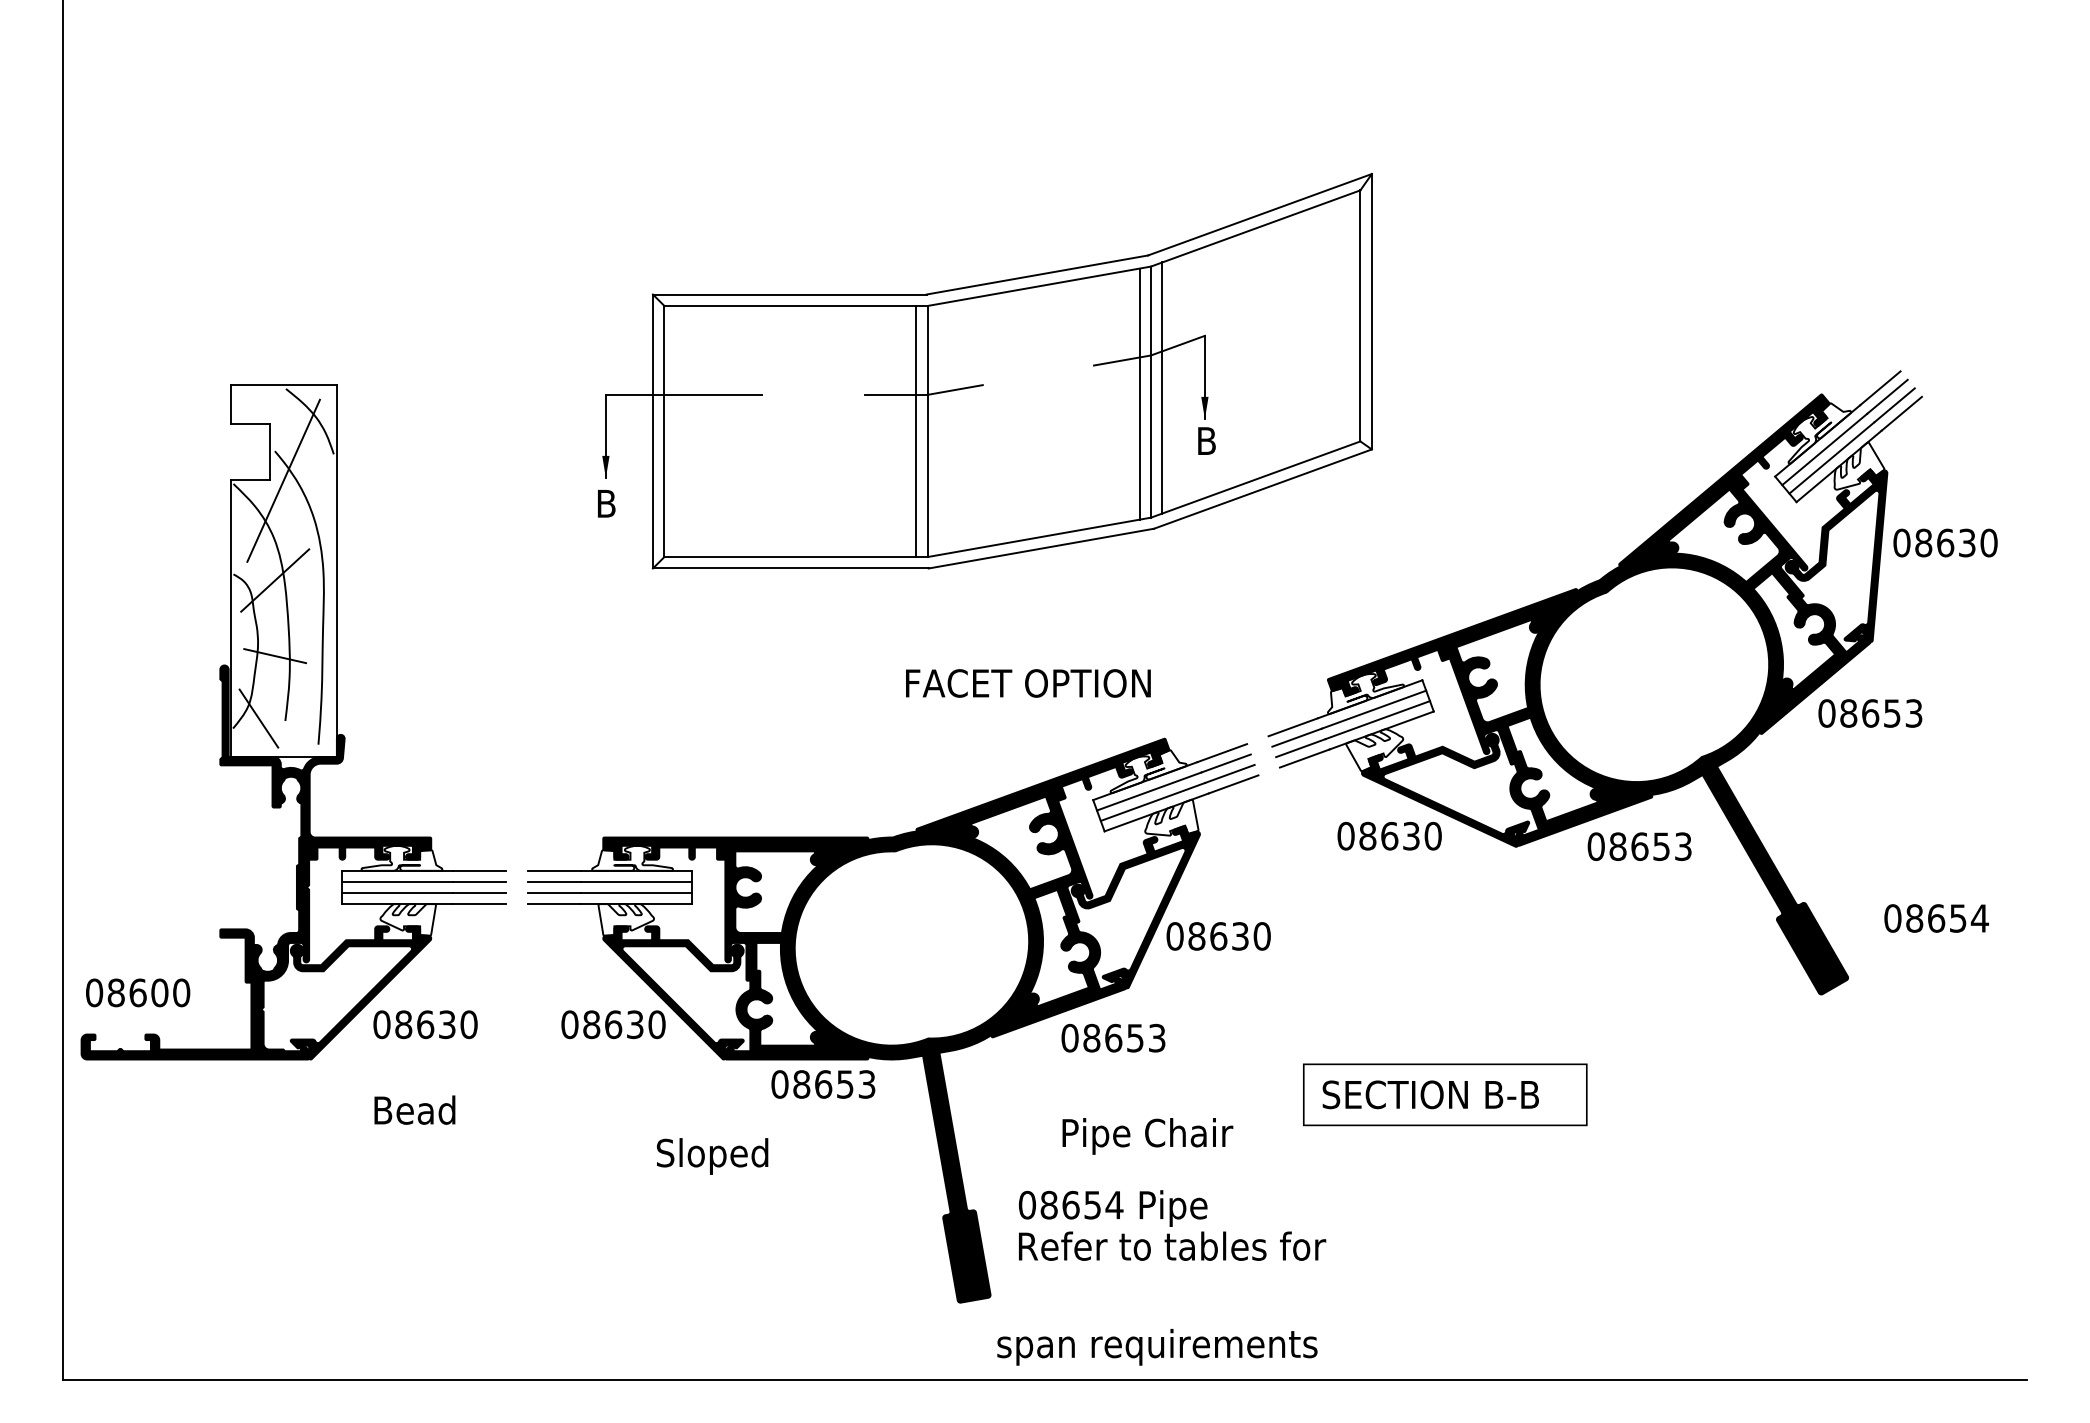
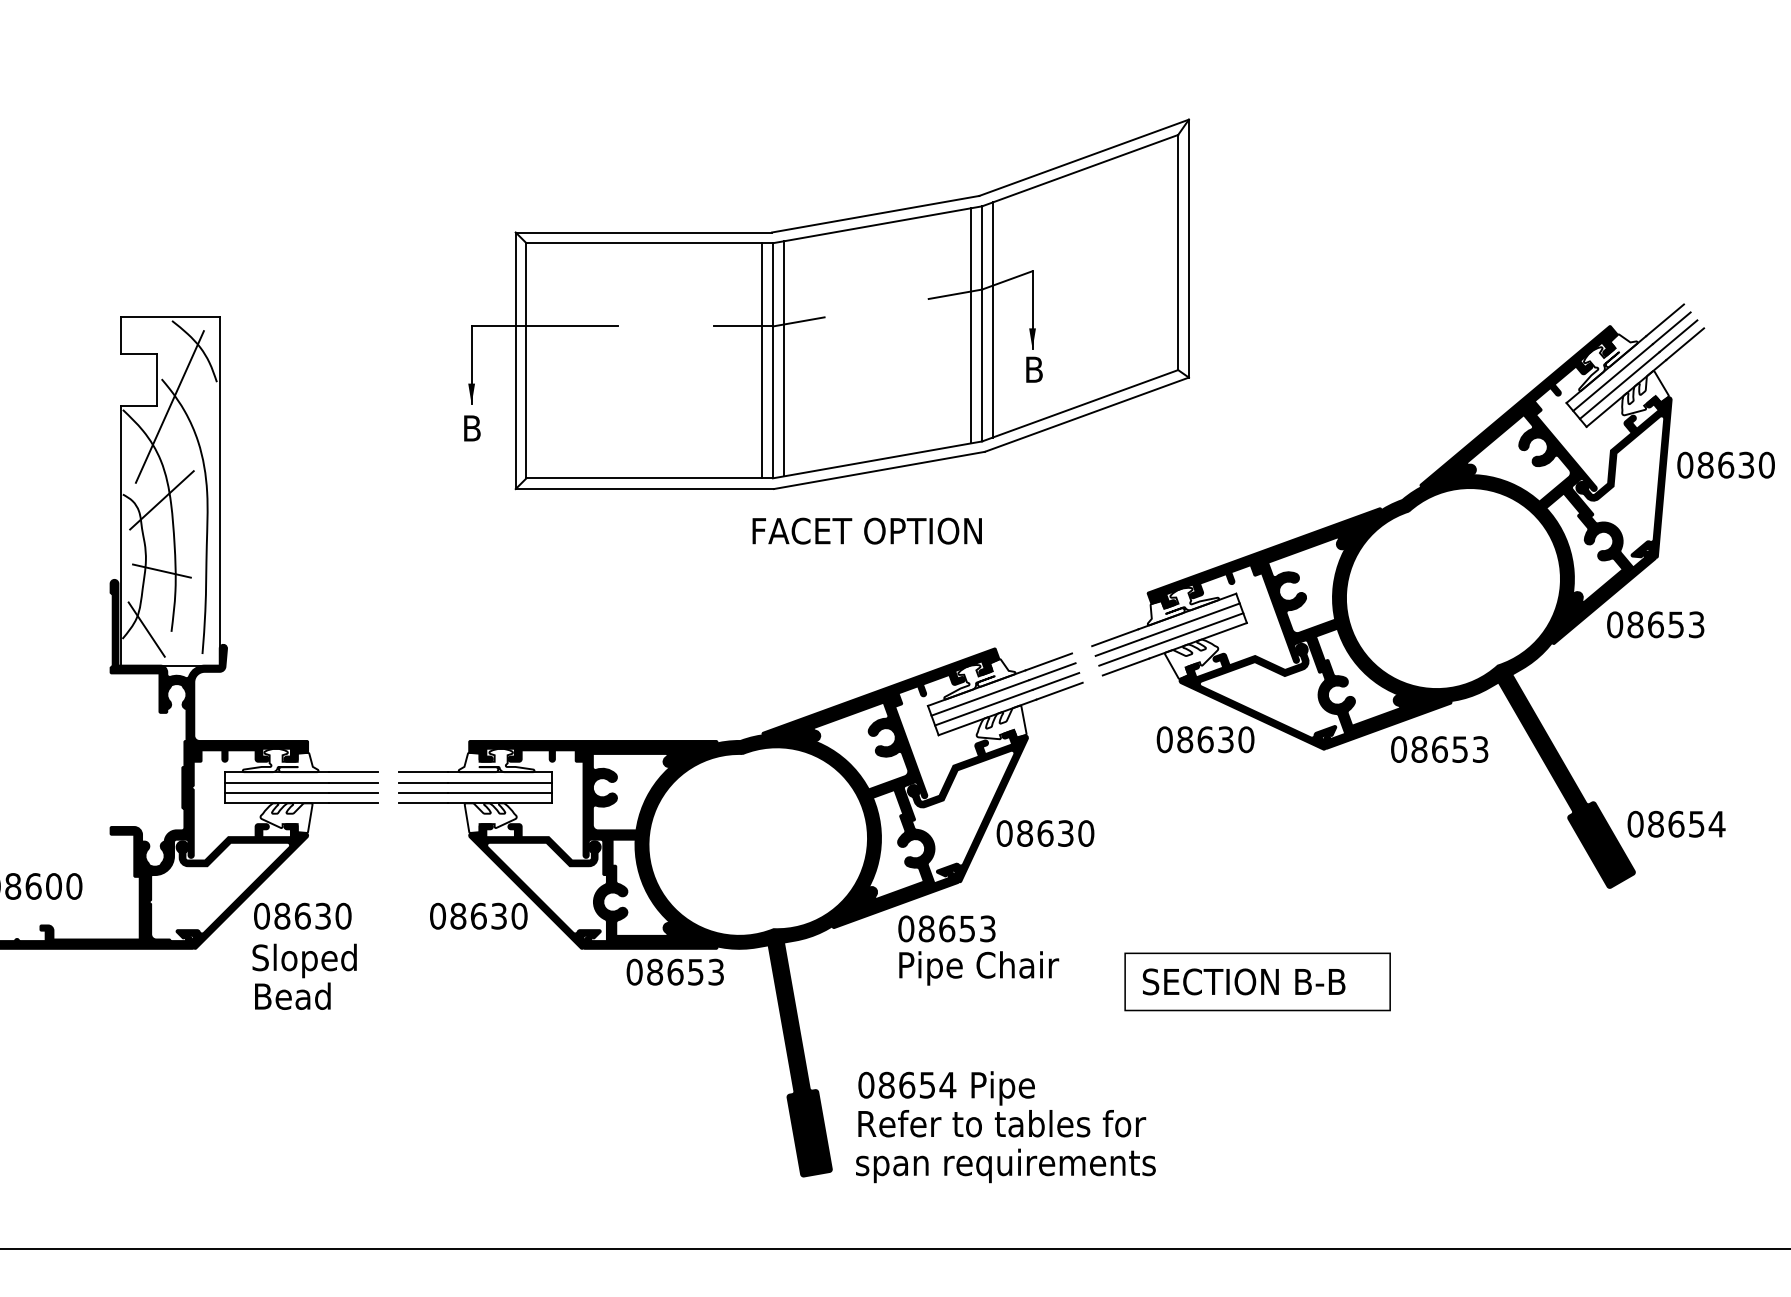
line: (939, 429) -> (784, 358), added
text: (1028, 683) -> (867, 531), moved
text: (1936, 918) -> (1676, 824), moved
text: (1147, 1136) -> (978, 968), moved
text: (712, 1156) -> (304, 961), moved
text: (1157, 1347) -> (1005, 1166), moved

